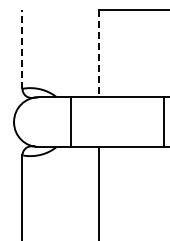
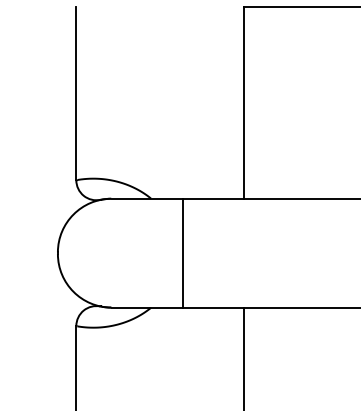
line: (22, 49) -> (76, 94), dashed -> solid
line: (98, 53) -> (242, 102), dashed -> solid

